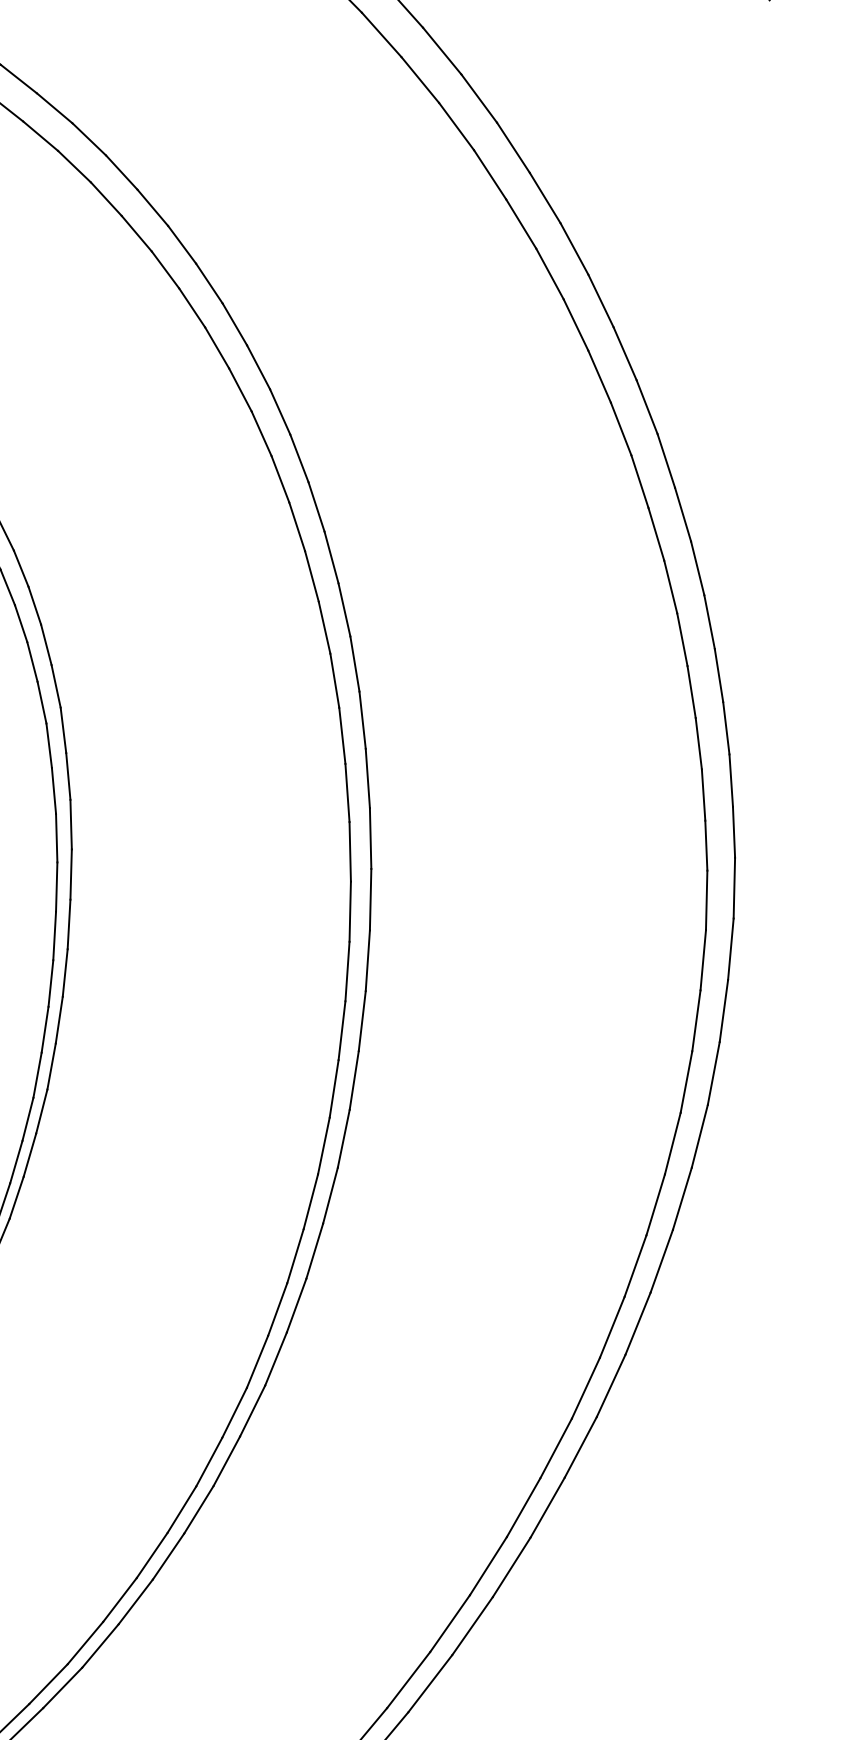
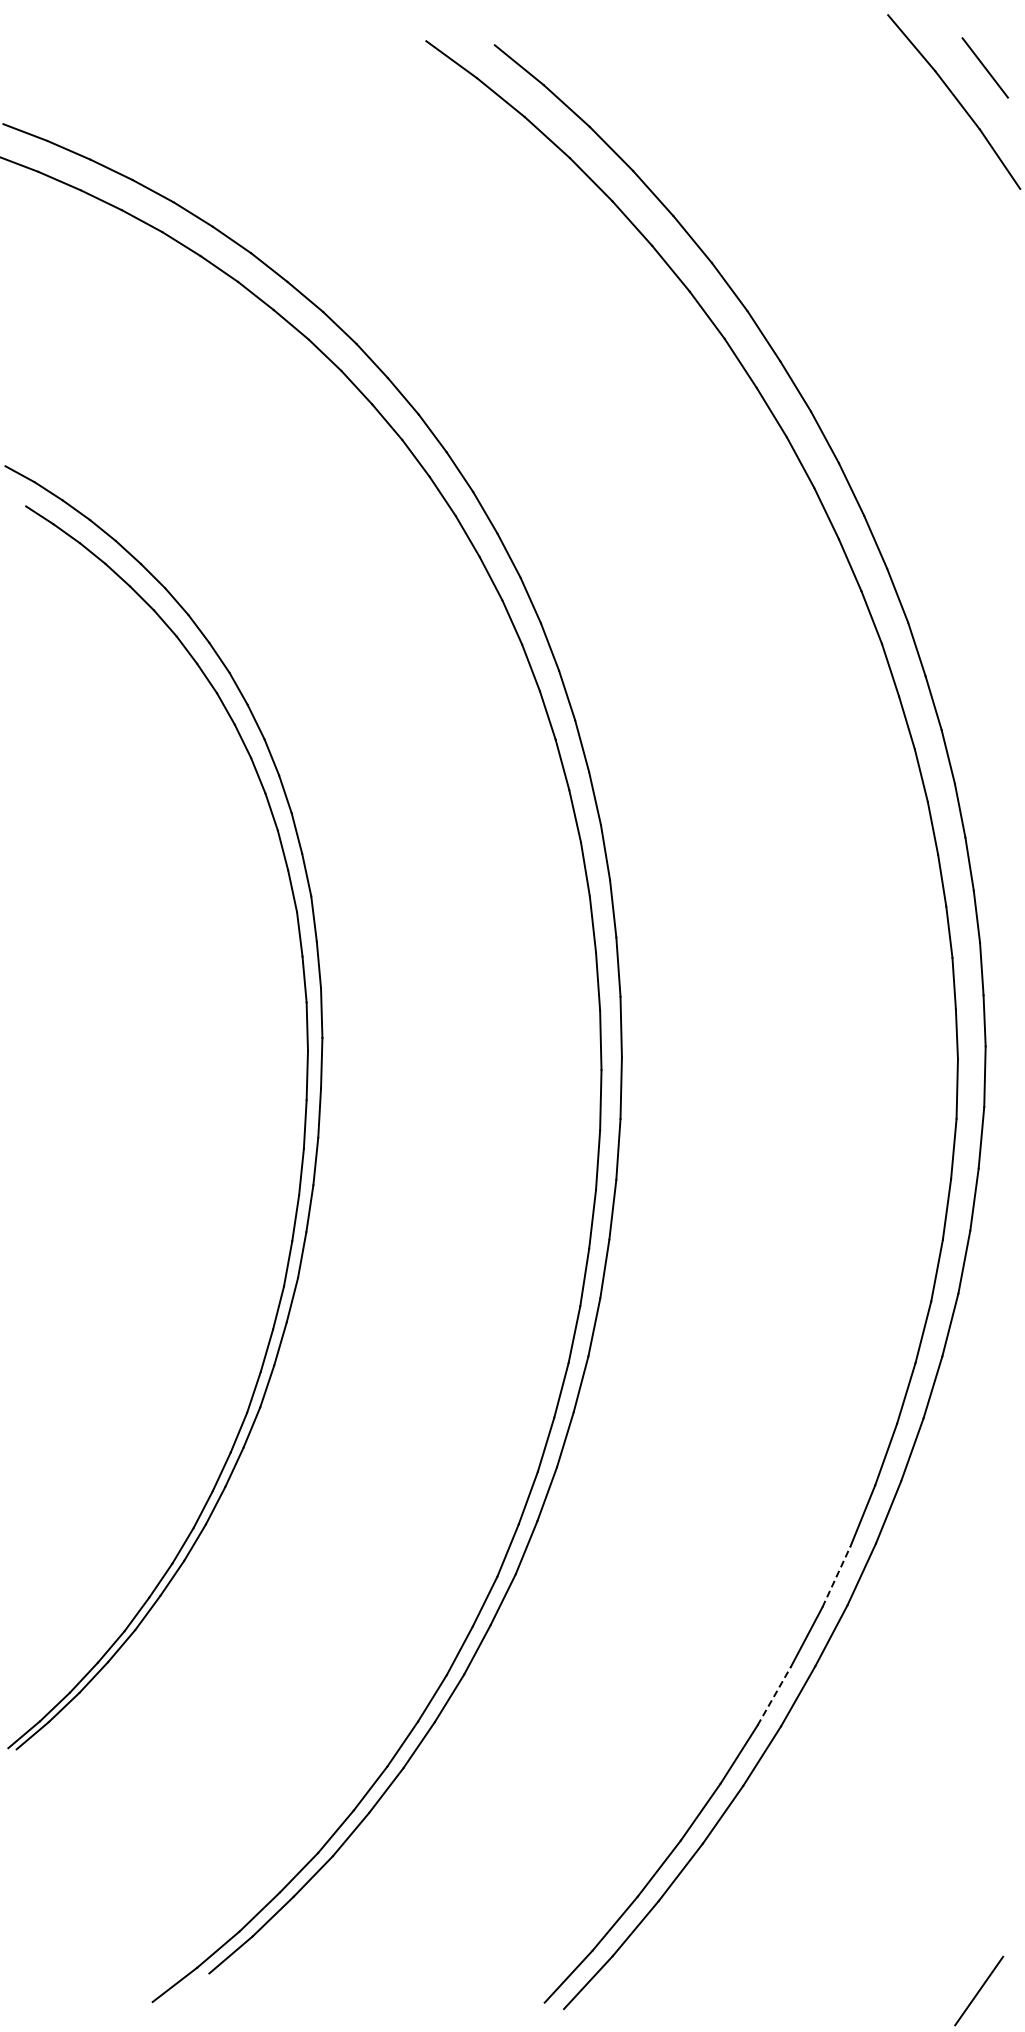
line: (585, 1387) -> (836, 1576), solid -> dashed
line: (523, 1507) -> (774, 1696), solid -> dashed

